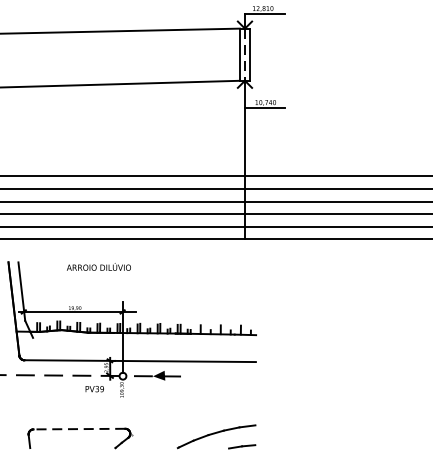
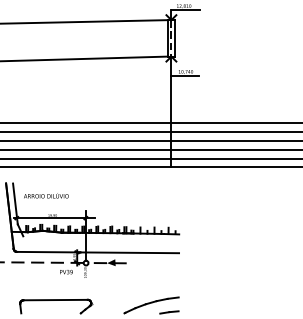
text: (99, 266) -> (46, 195), moved
line: (79, 429) -> (55, 300), dashed -> solid

